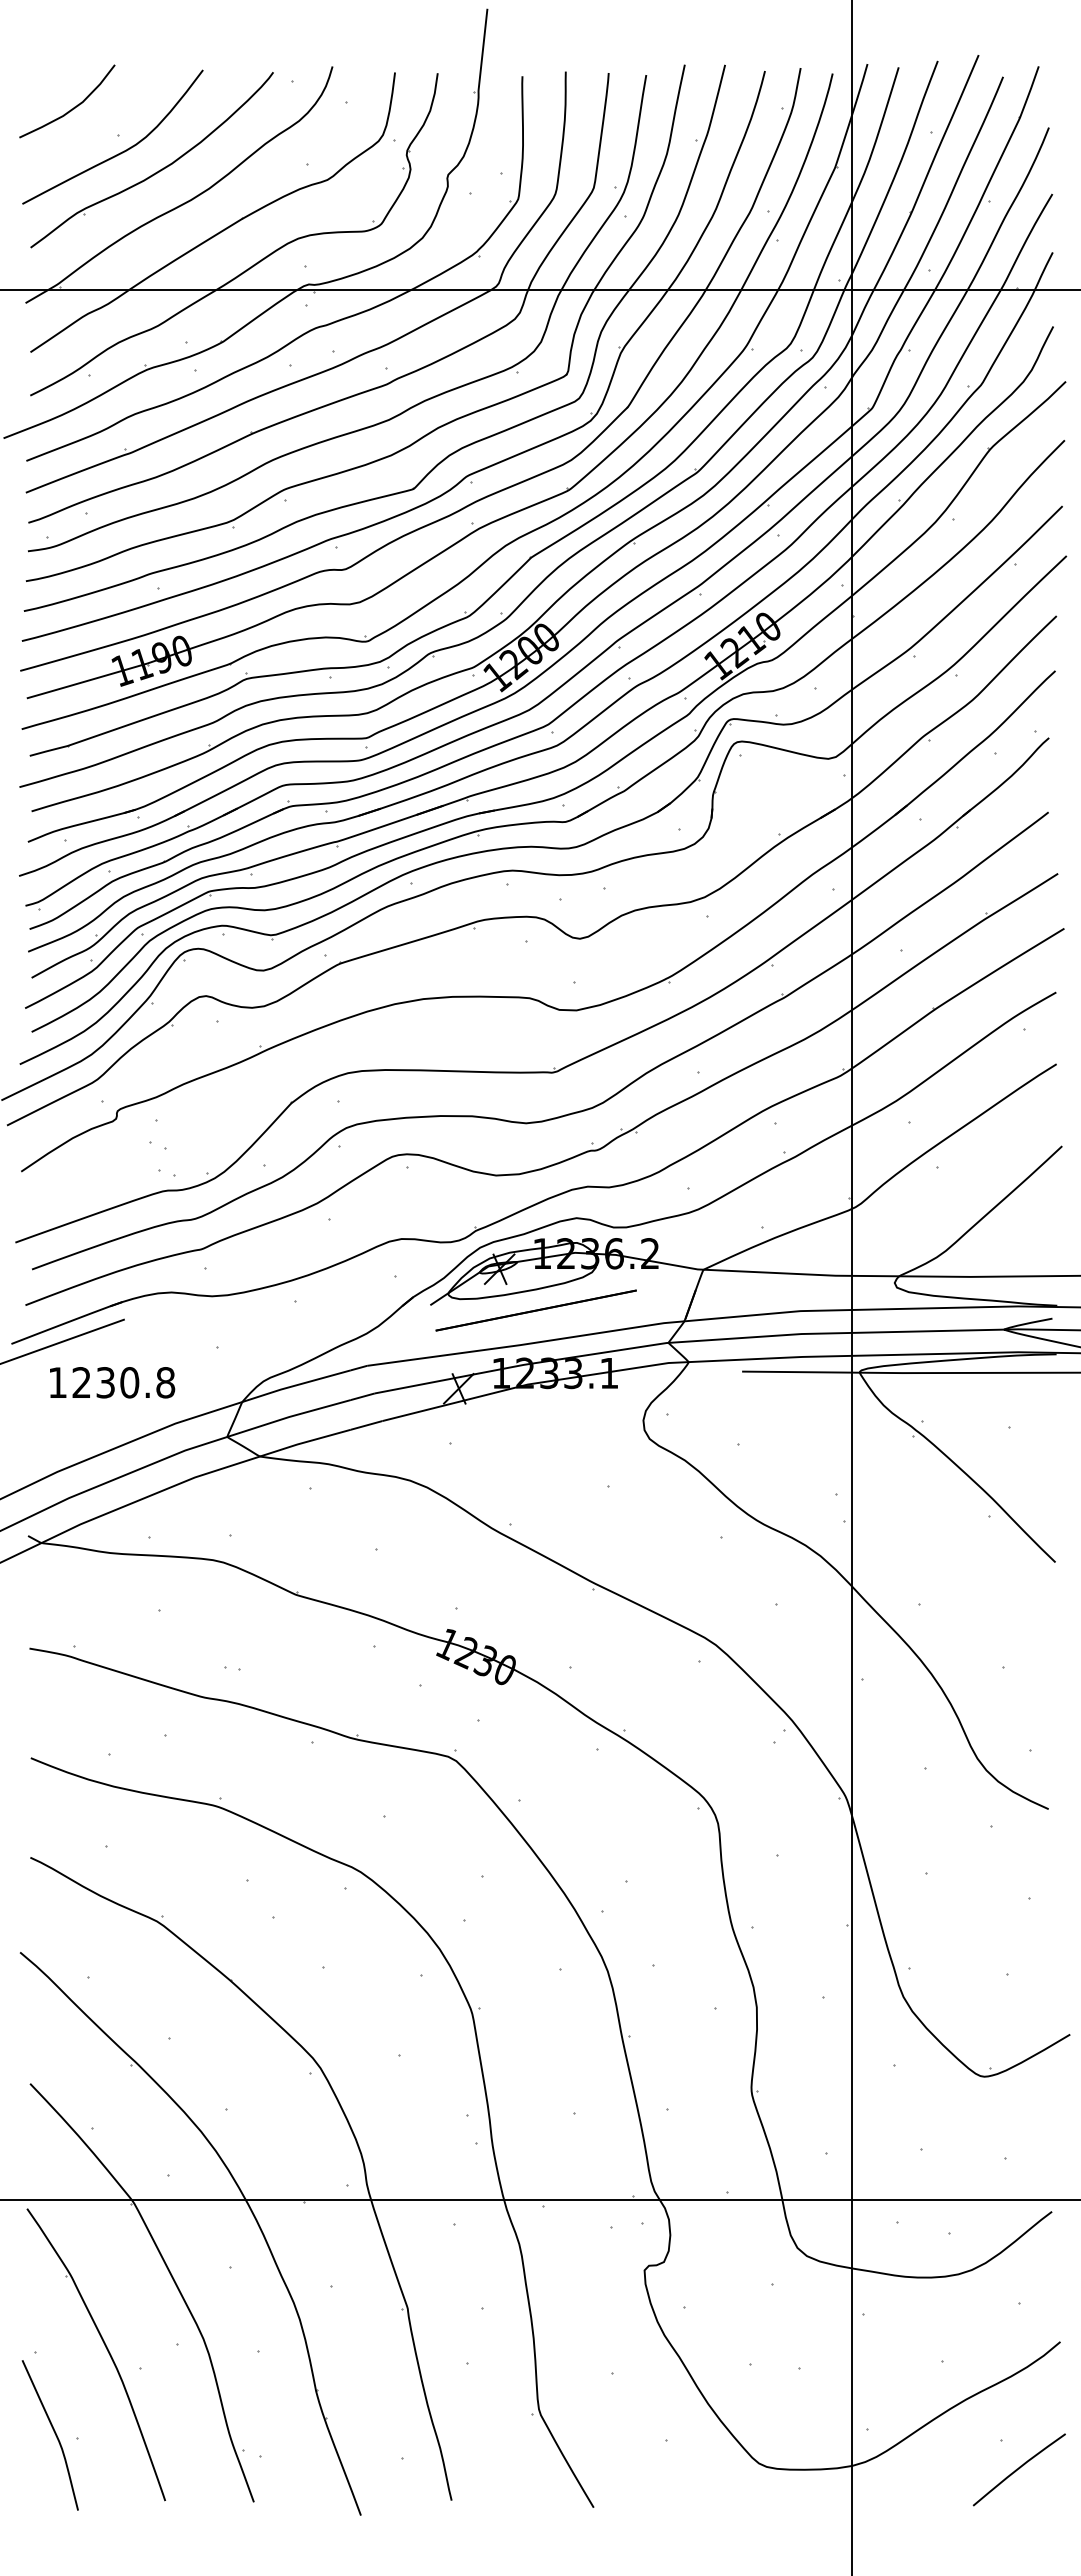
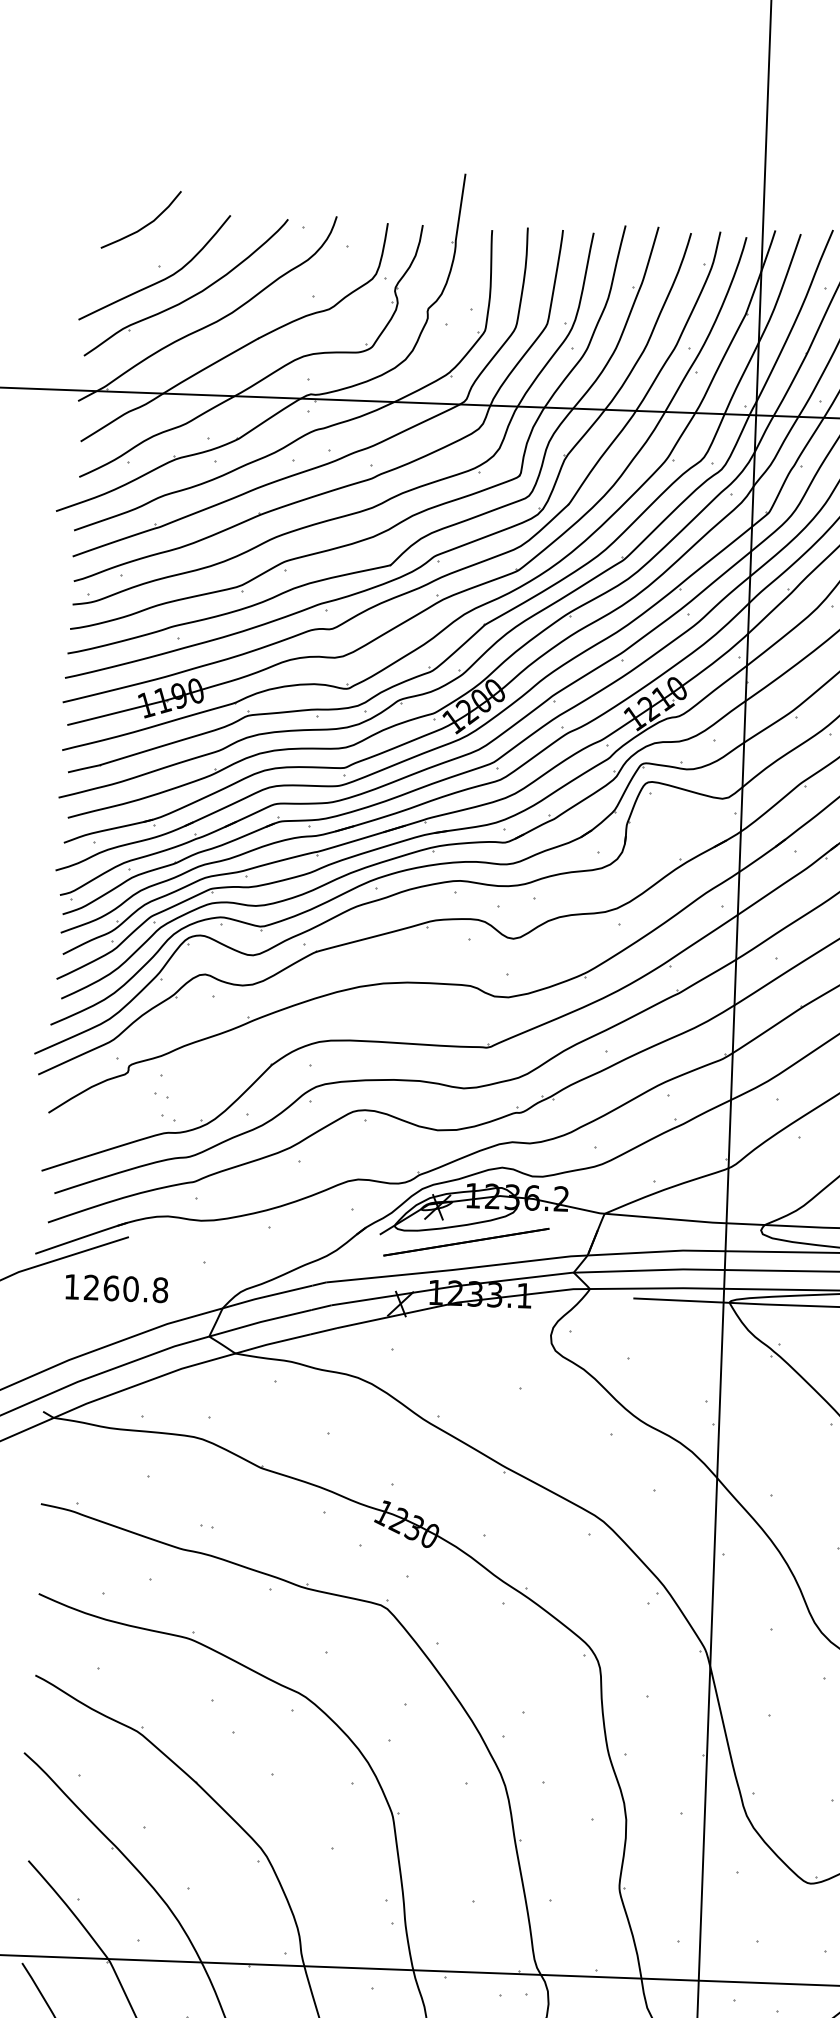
curve: (73, 107) -> (146, 224), moved
text: (105, 1382) -> (111, 1288), 1230.8 -> 1260.8

